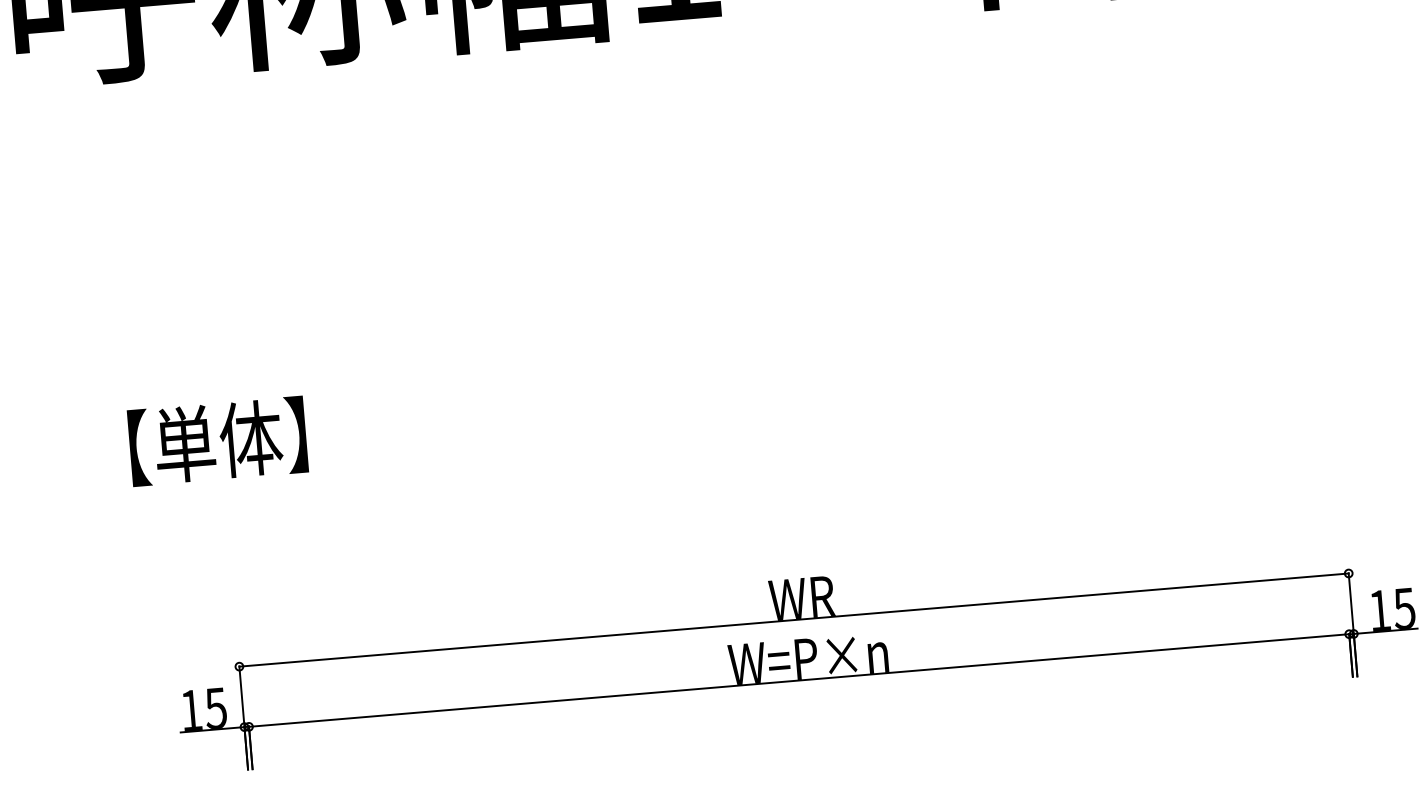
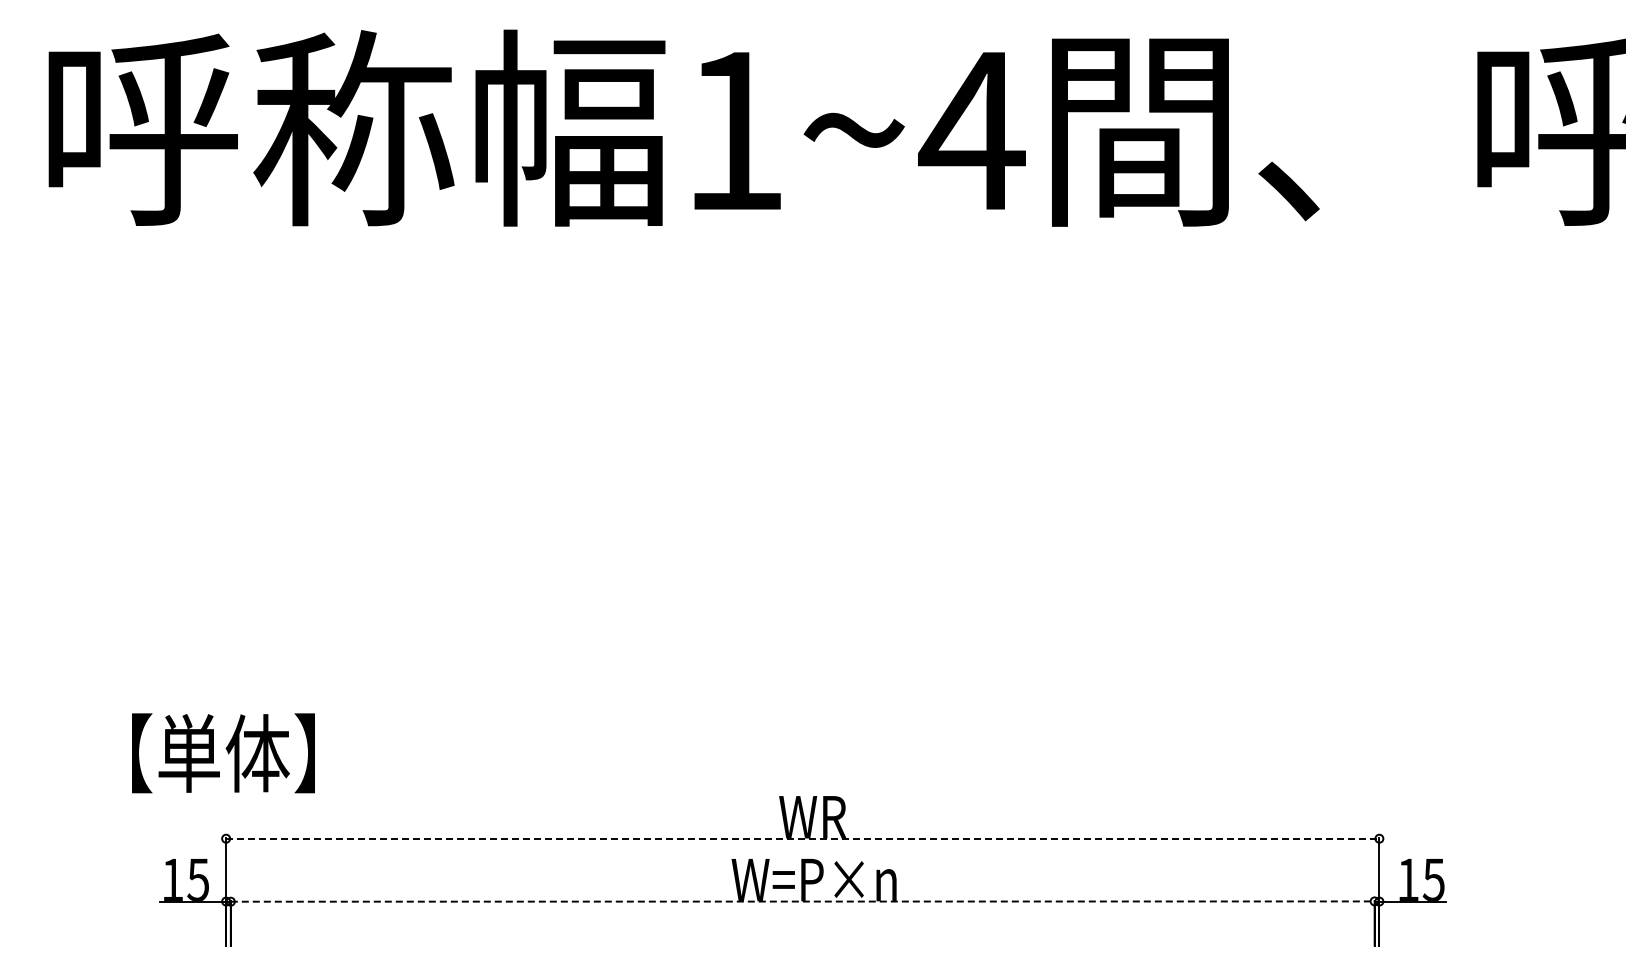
text: (217, 441) -> (223, 753), moved
line: (793, 619) -> (802, 838), solid -> dashed
line: (798, 680) -> (802, 901), solid -> dashed

